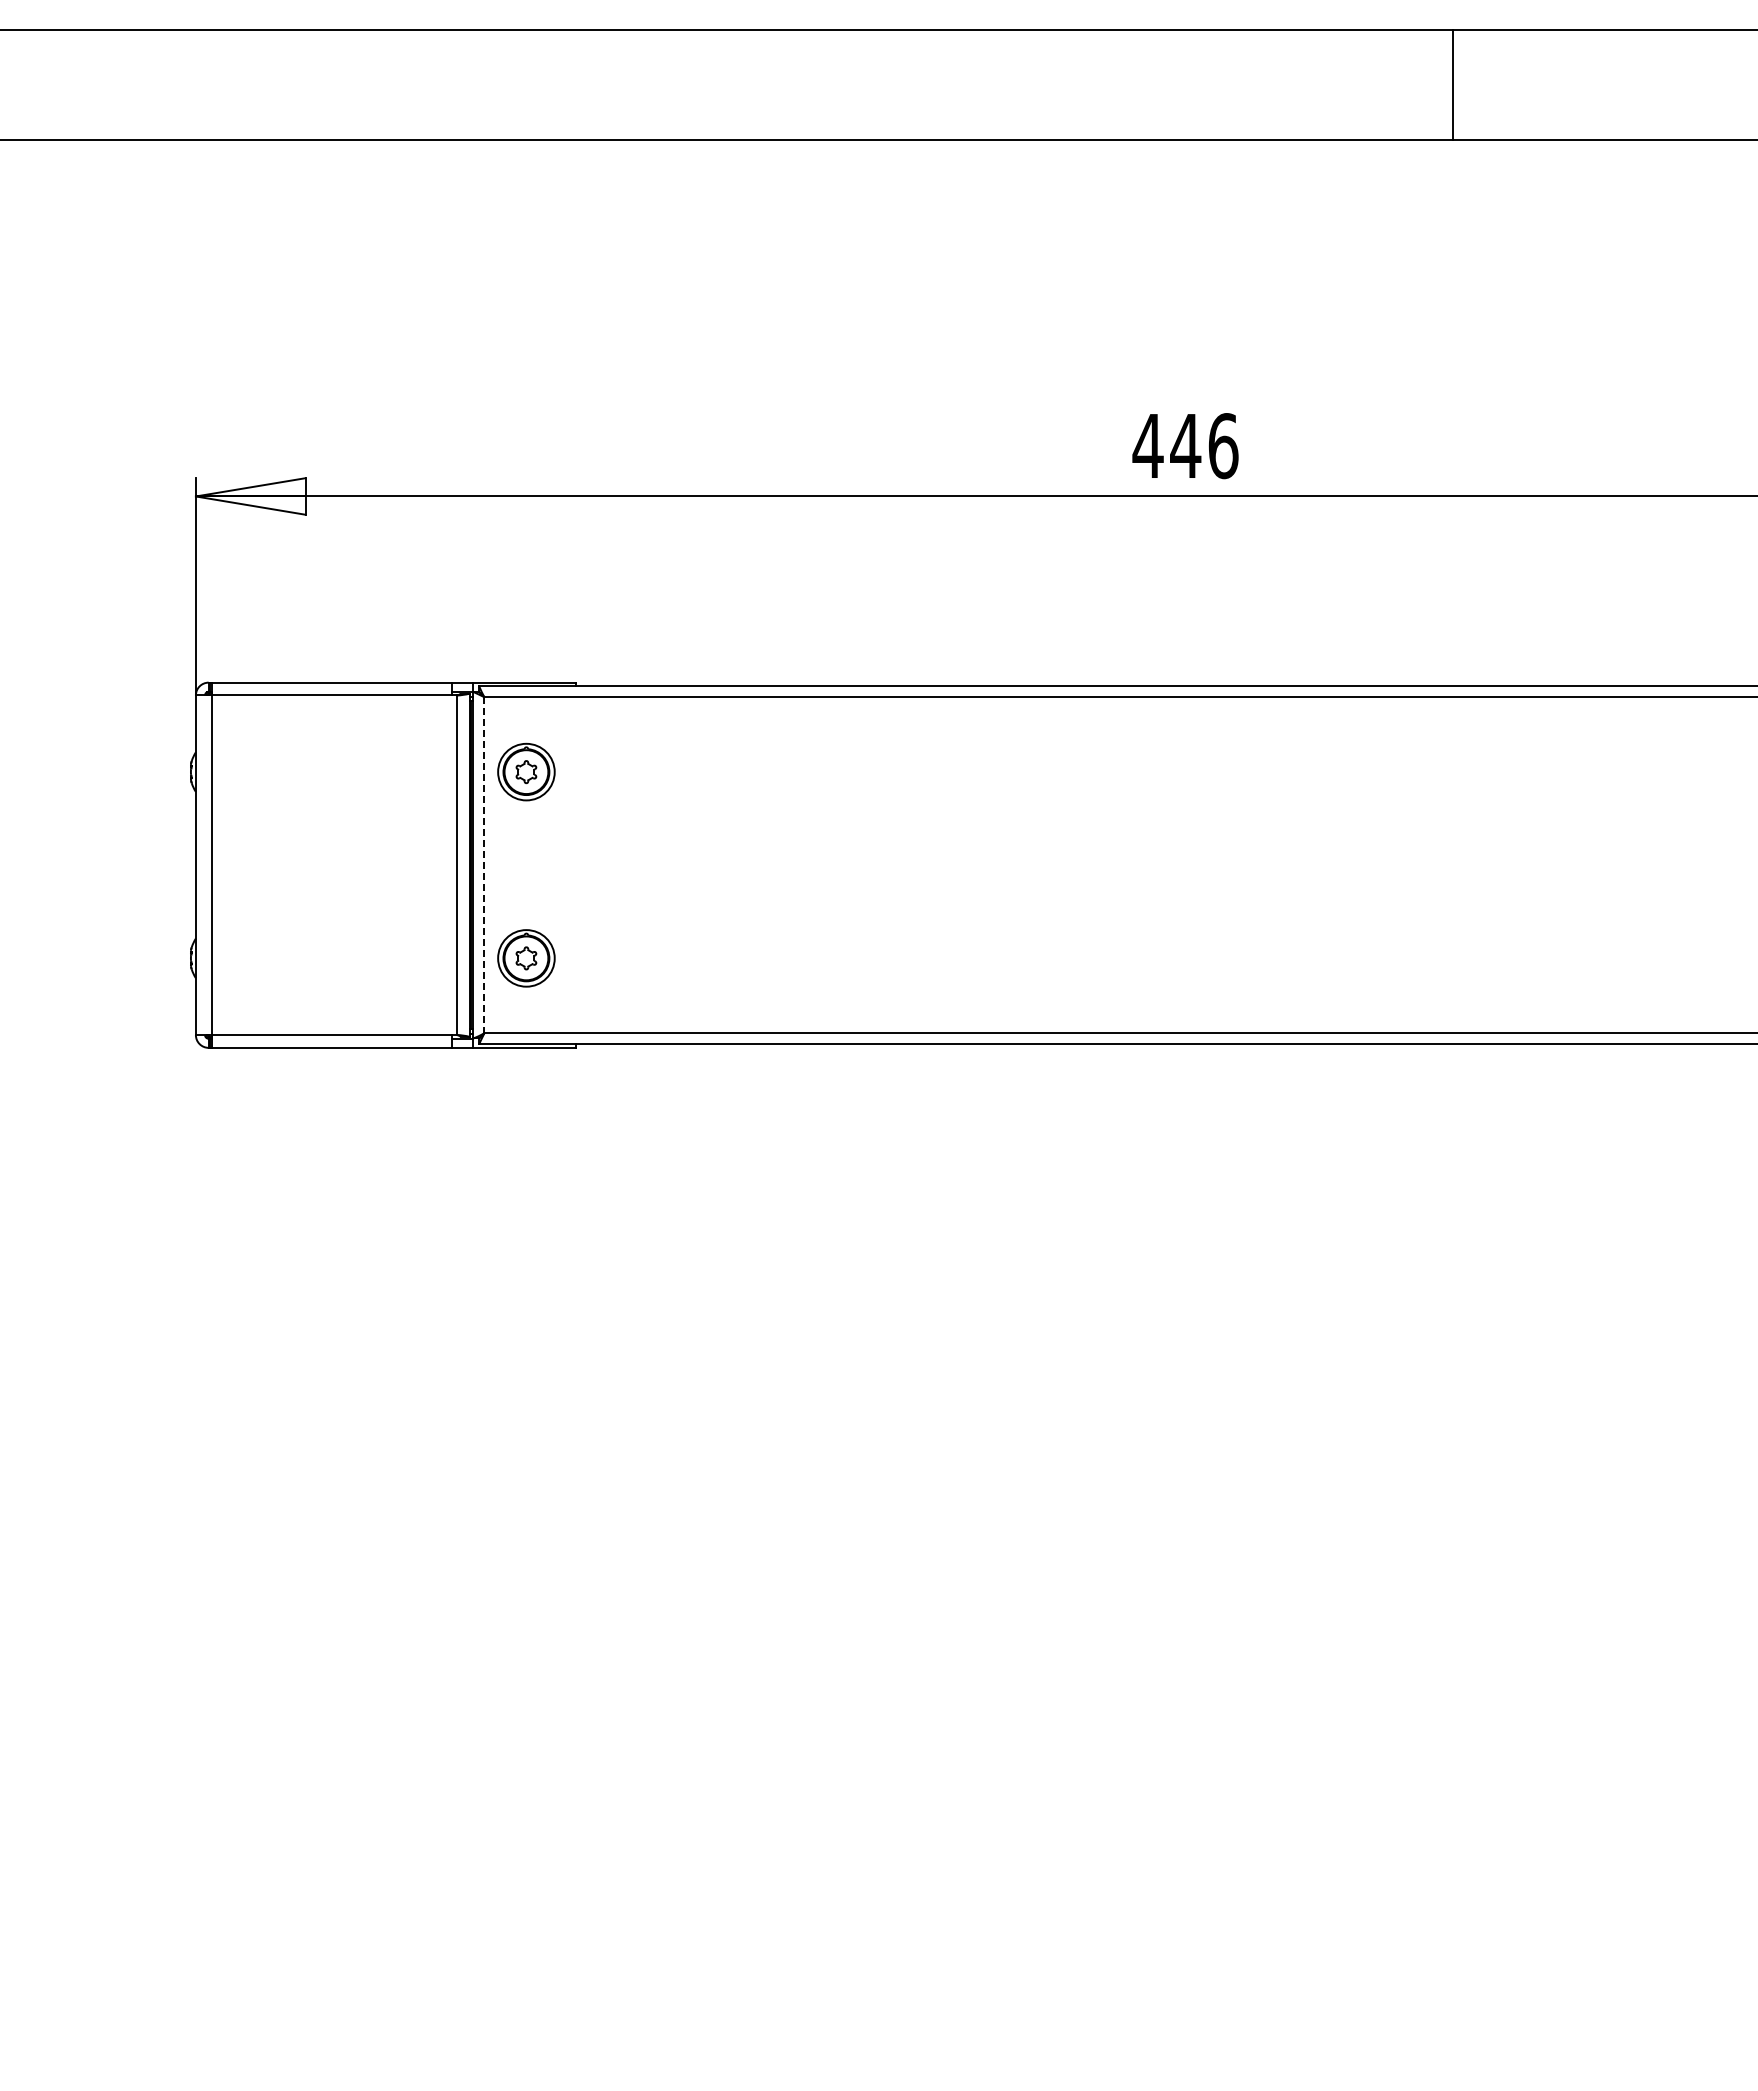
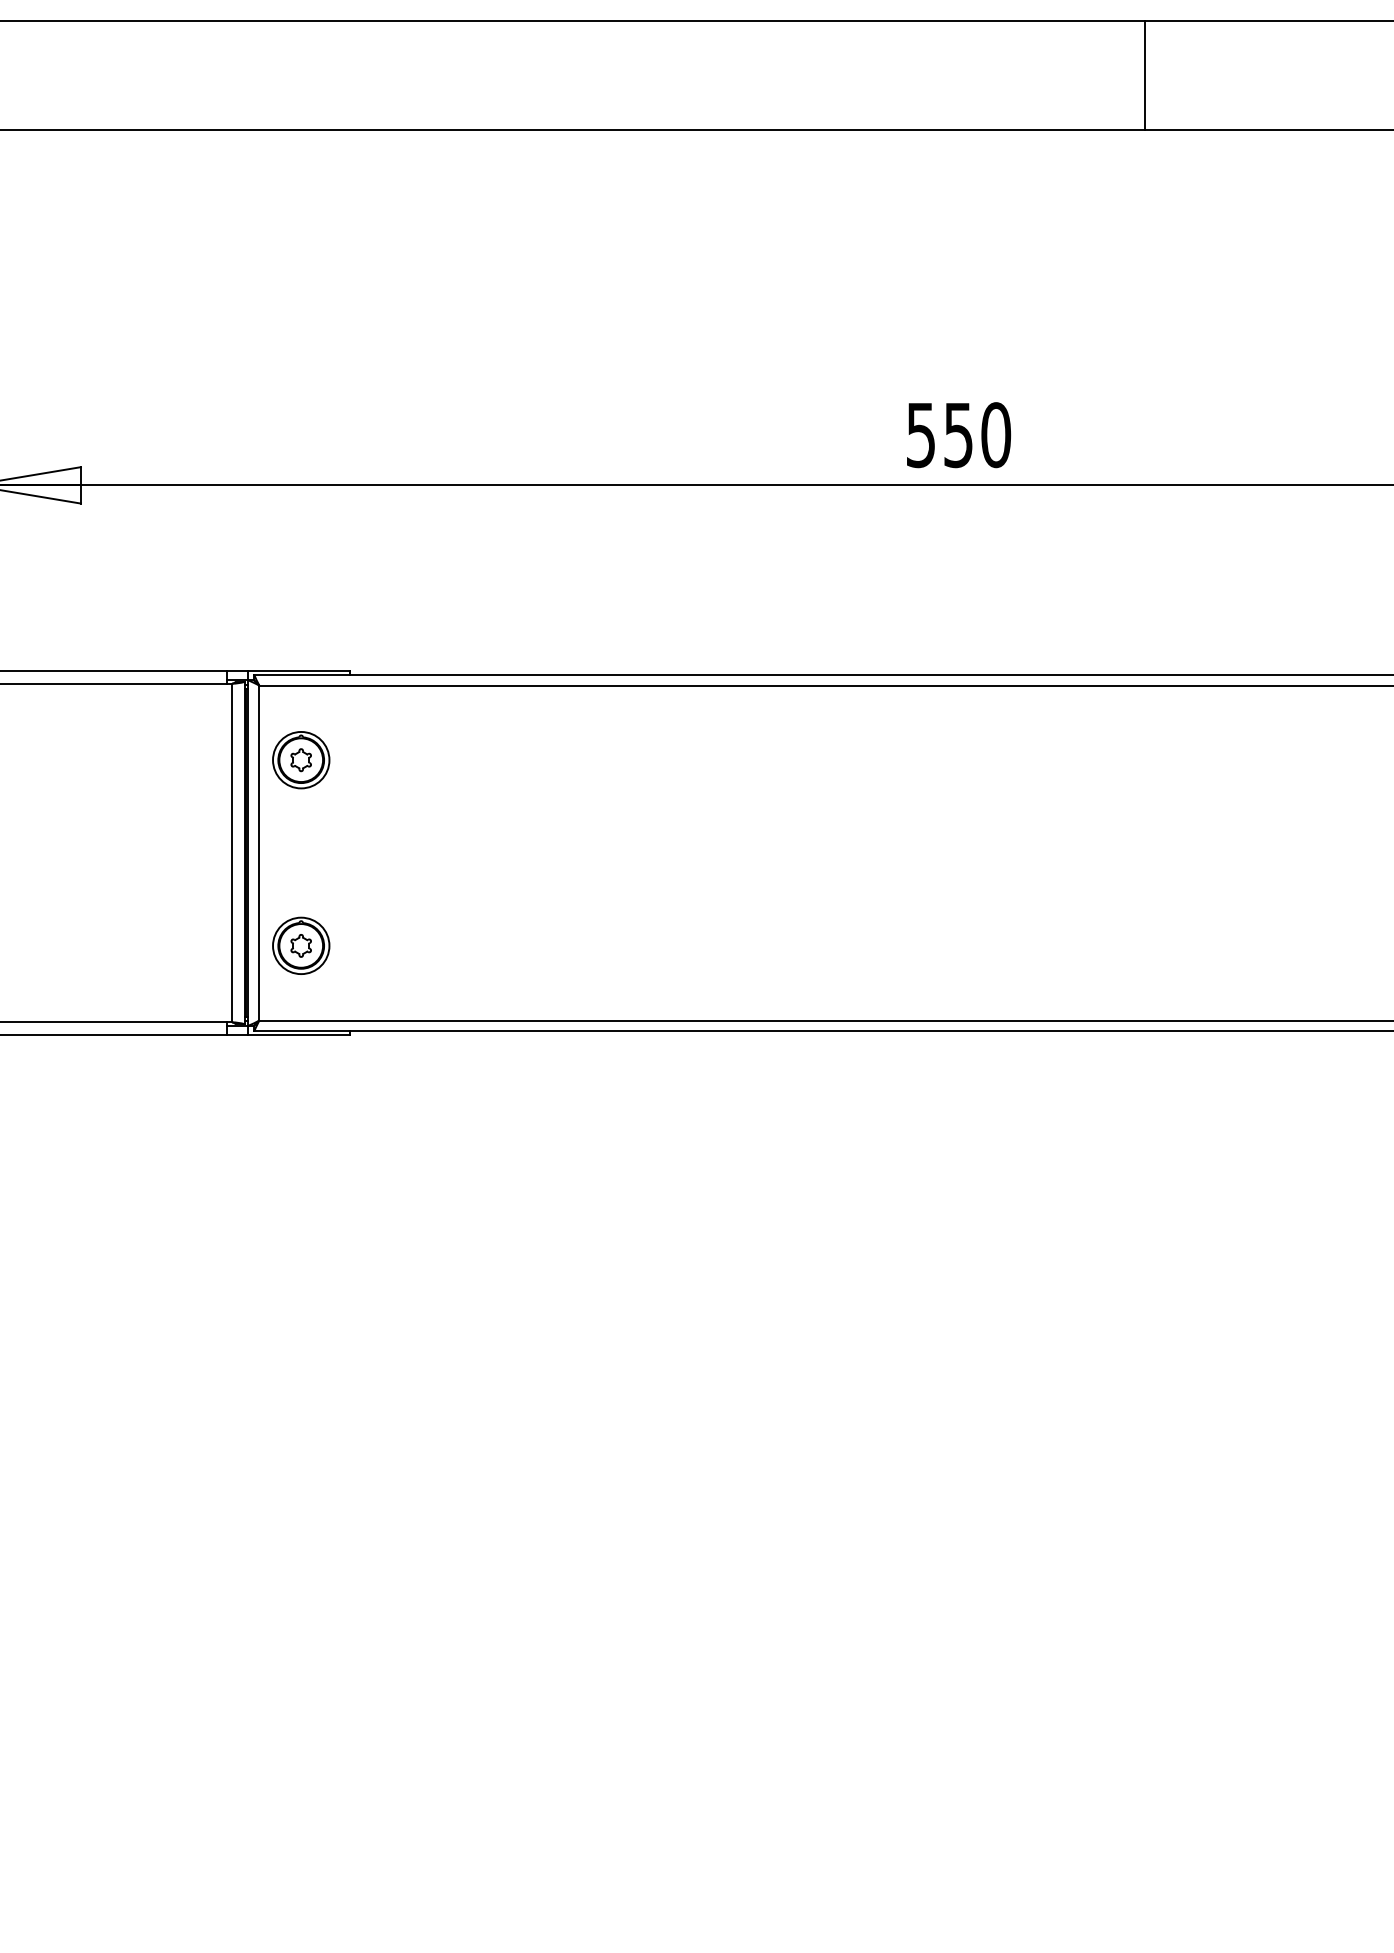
line: (1452, 85) -> (1144, 75), moved
text: (1185, 446) -> (958, 435), 446 -> 550
line: (484, 865) -> (259, 853), dashed -> solid

